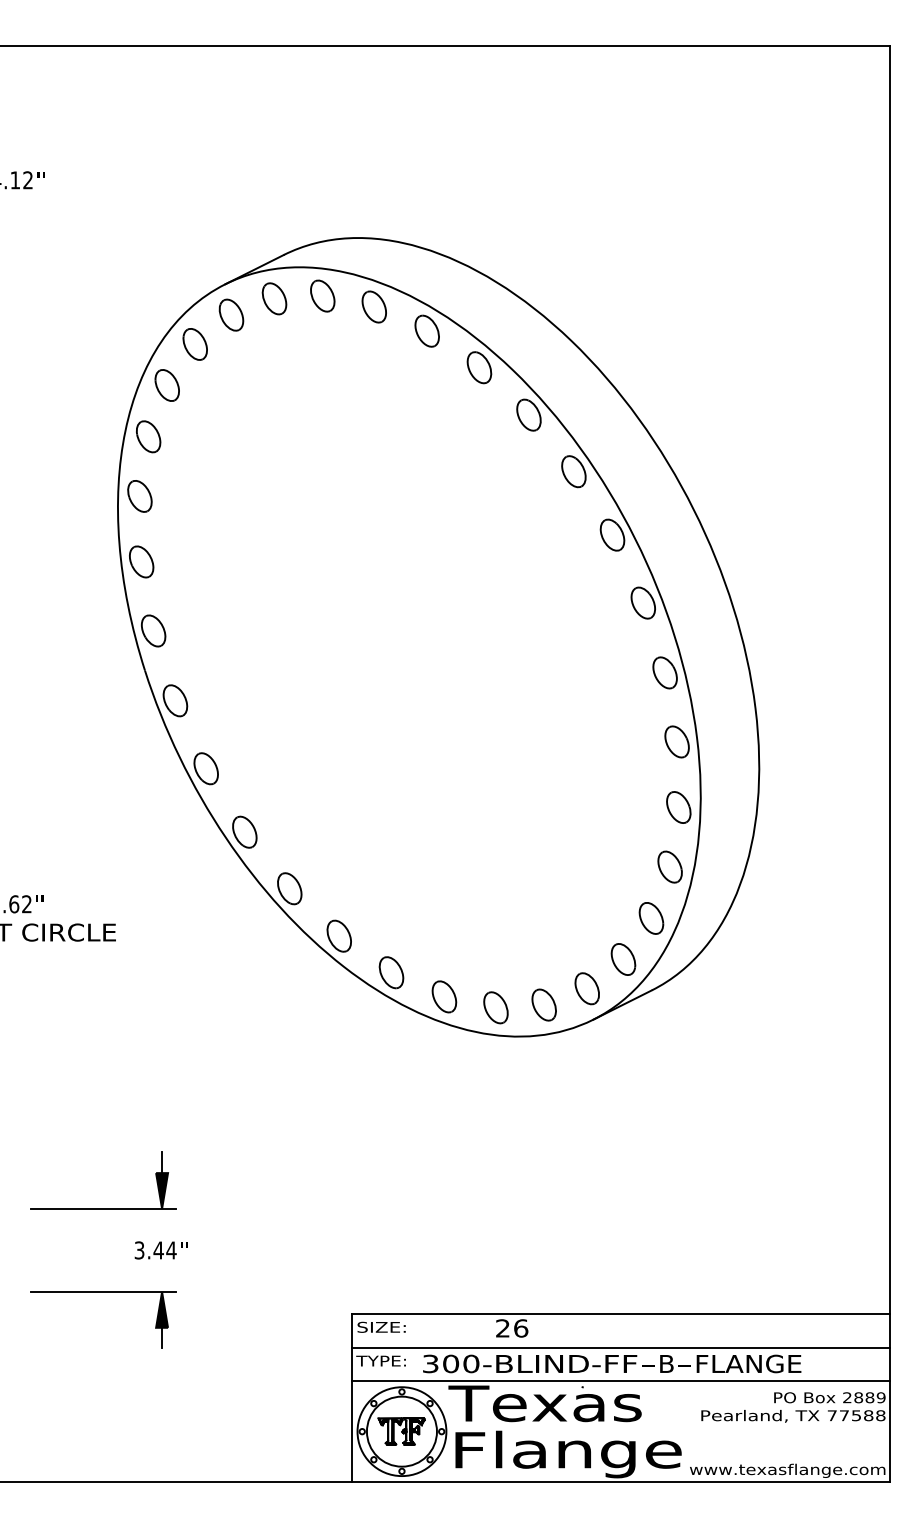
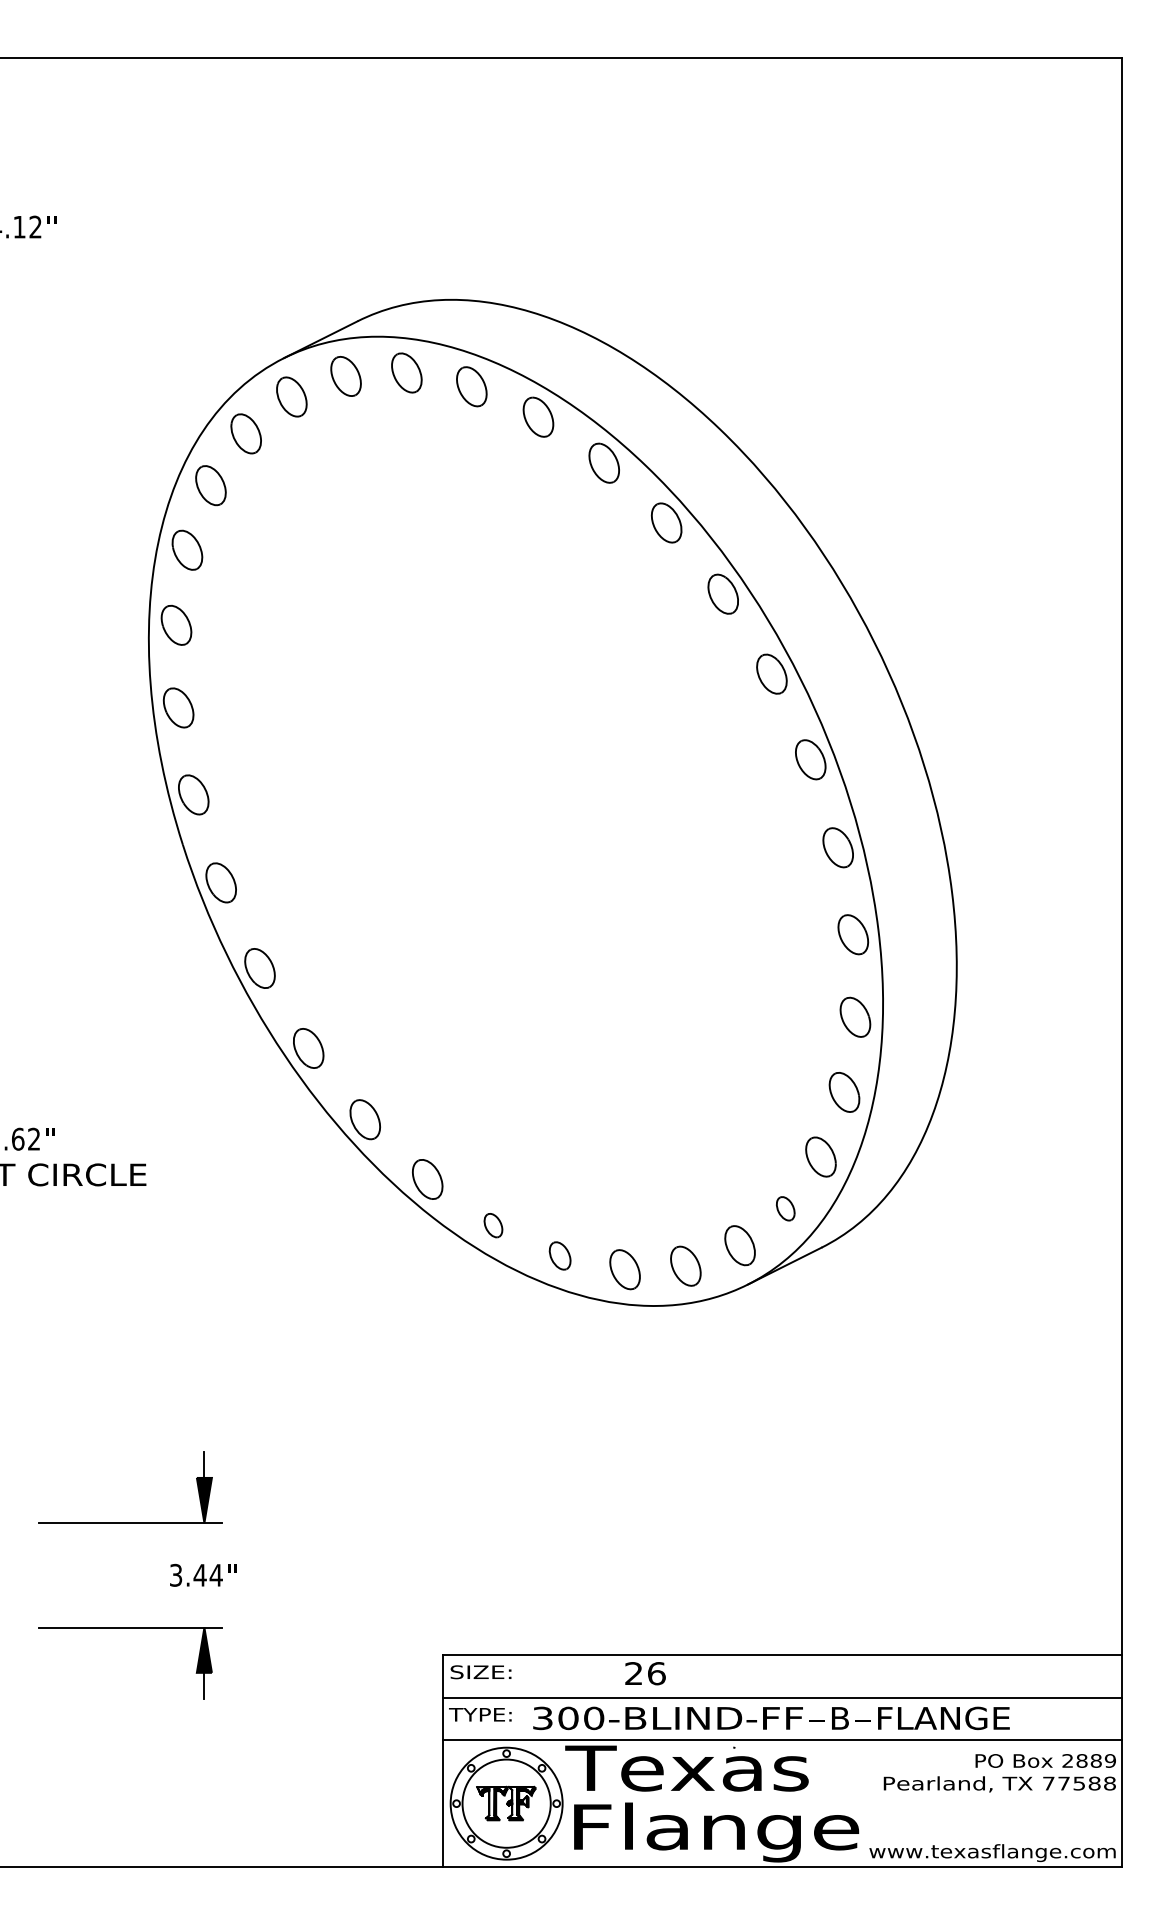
part: (623, 959) -> (785, 1208), size x0.6
part: (391, 972) -> (493, 1225), size x0.6
part: (444, 996) -> (560, 1255), size x0.7

